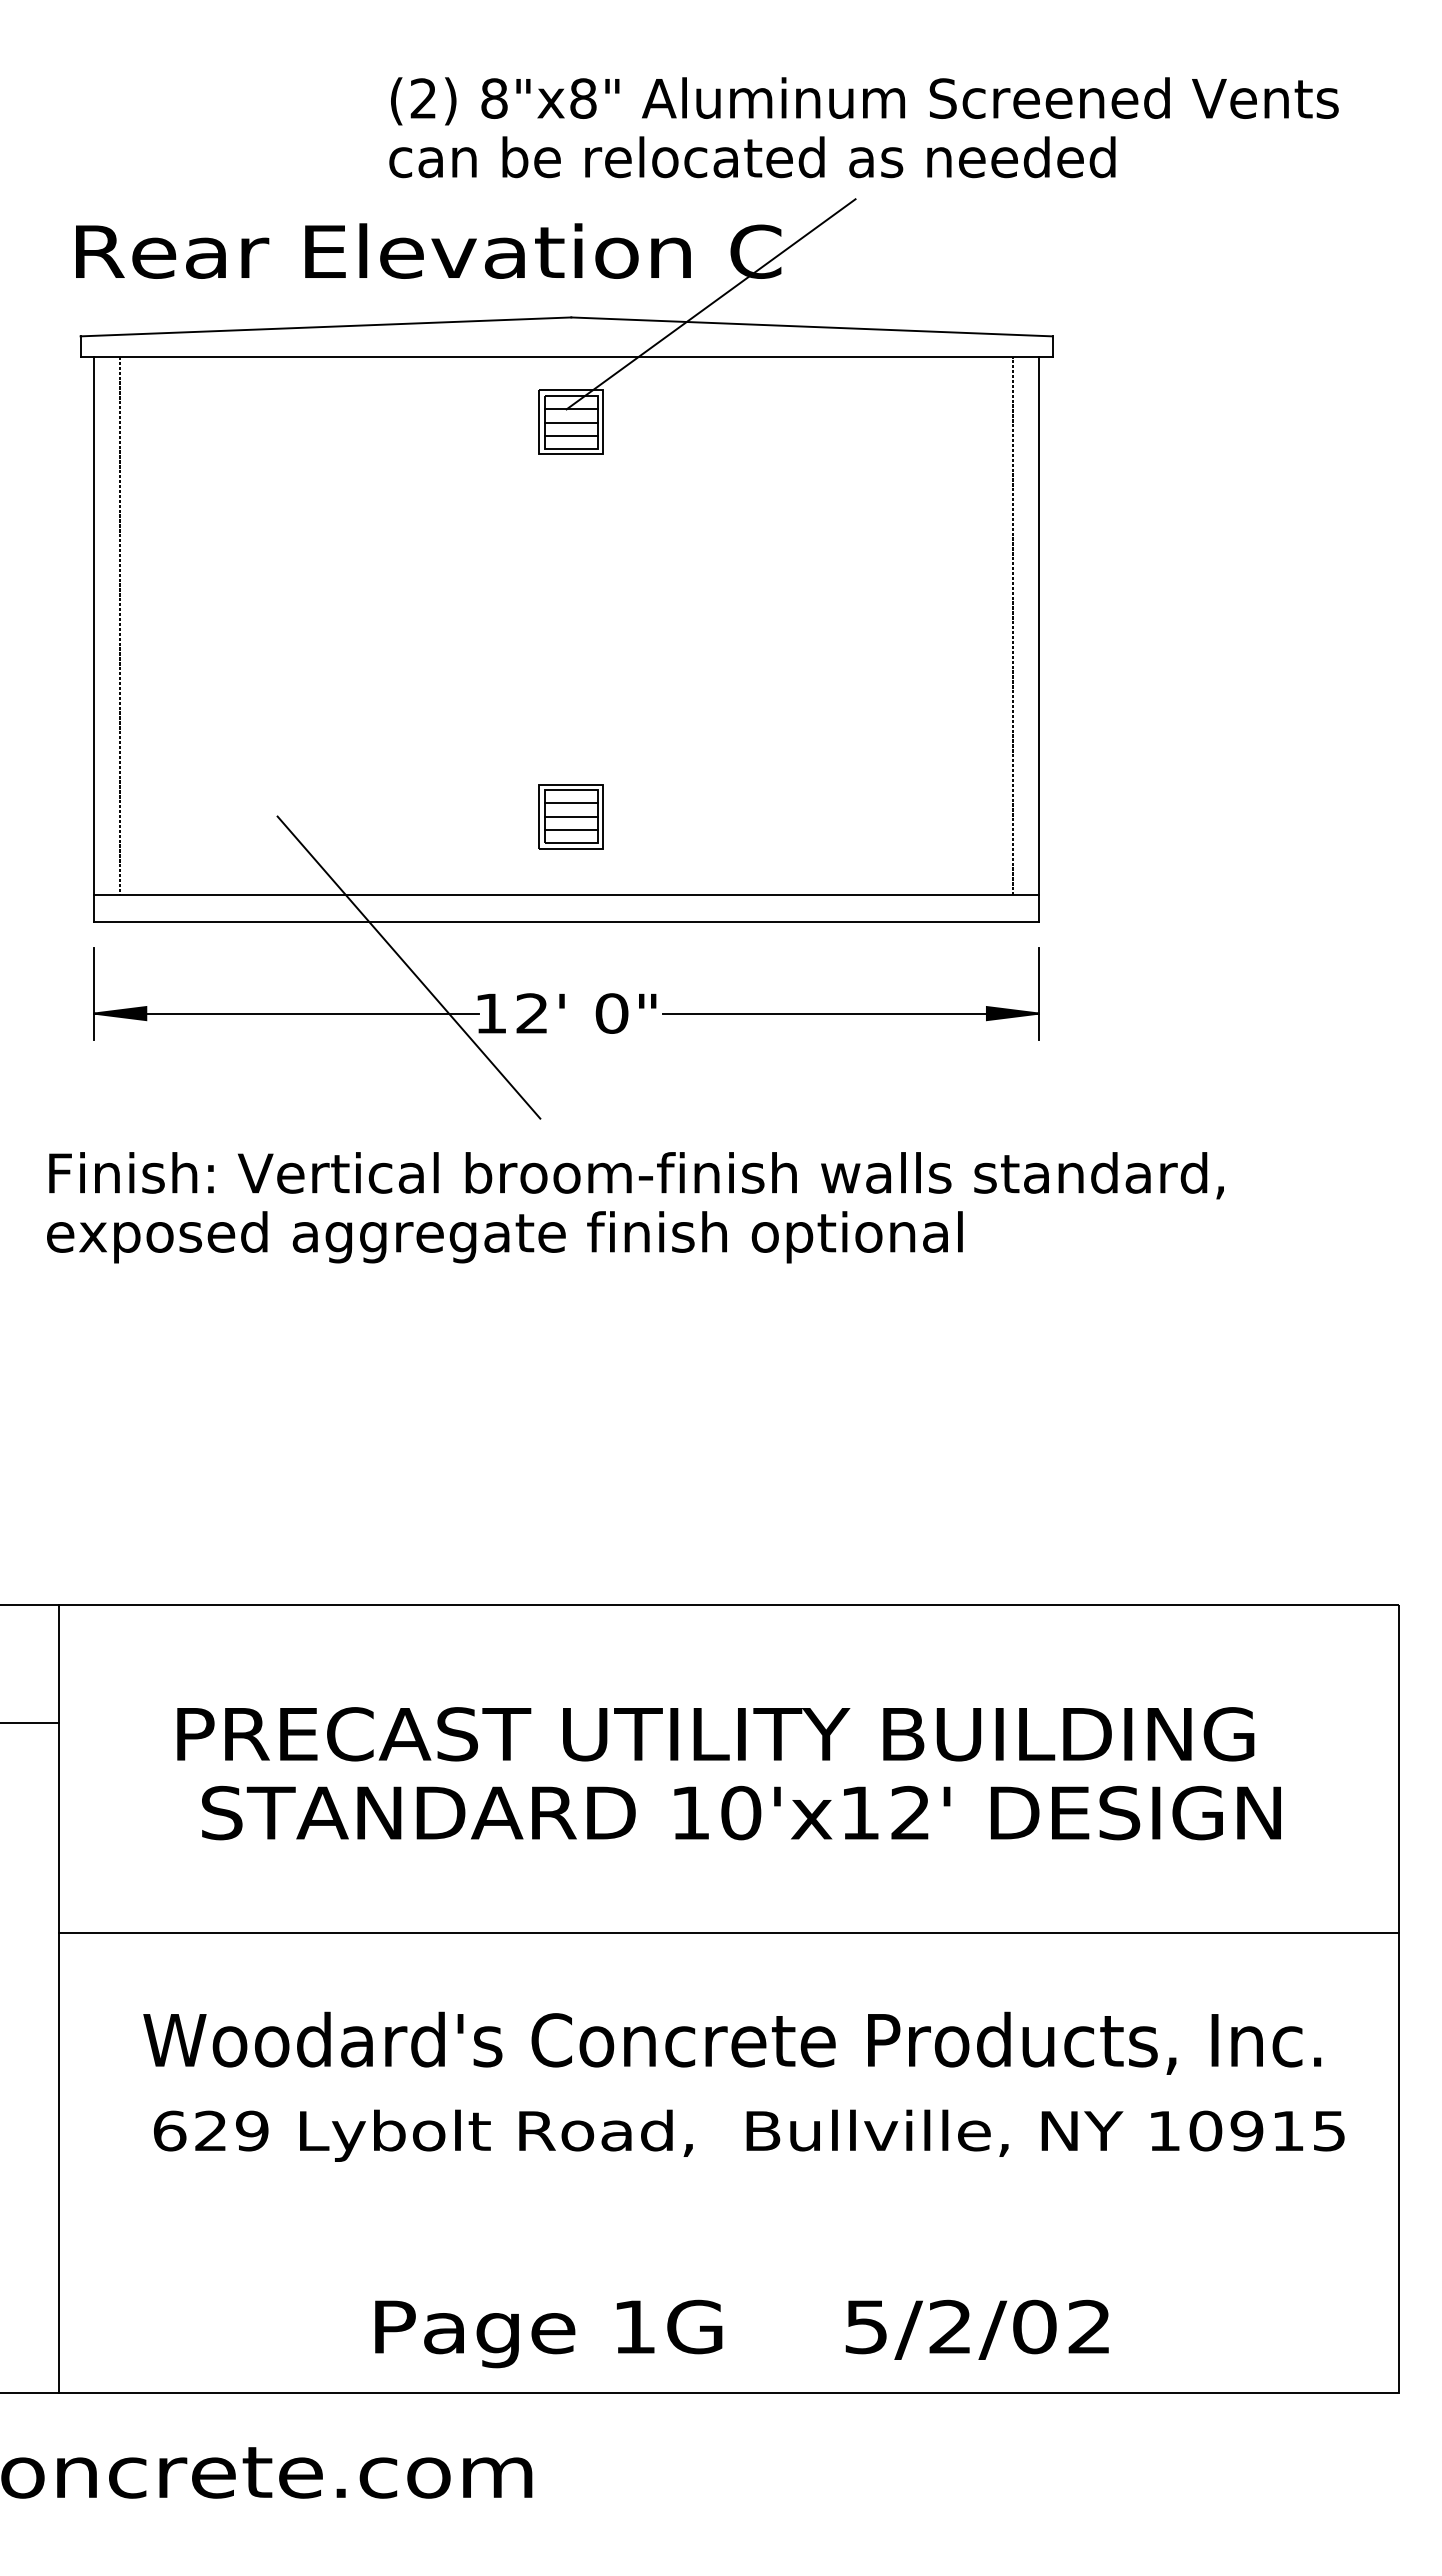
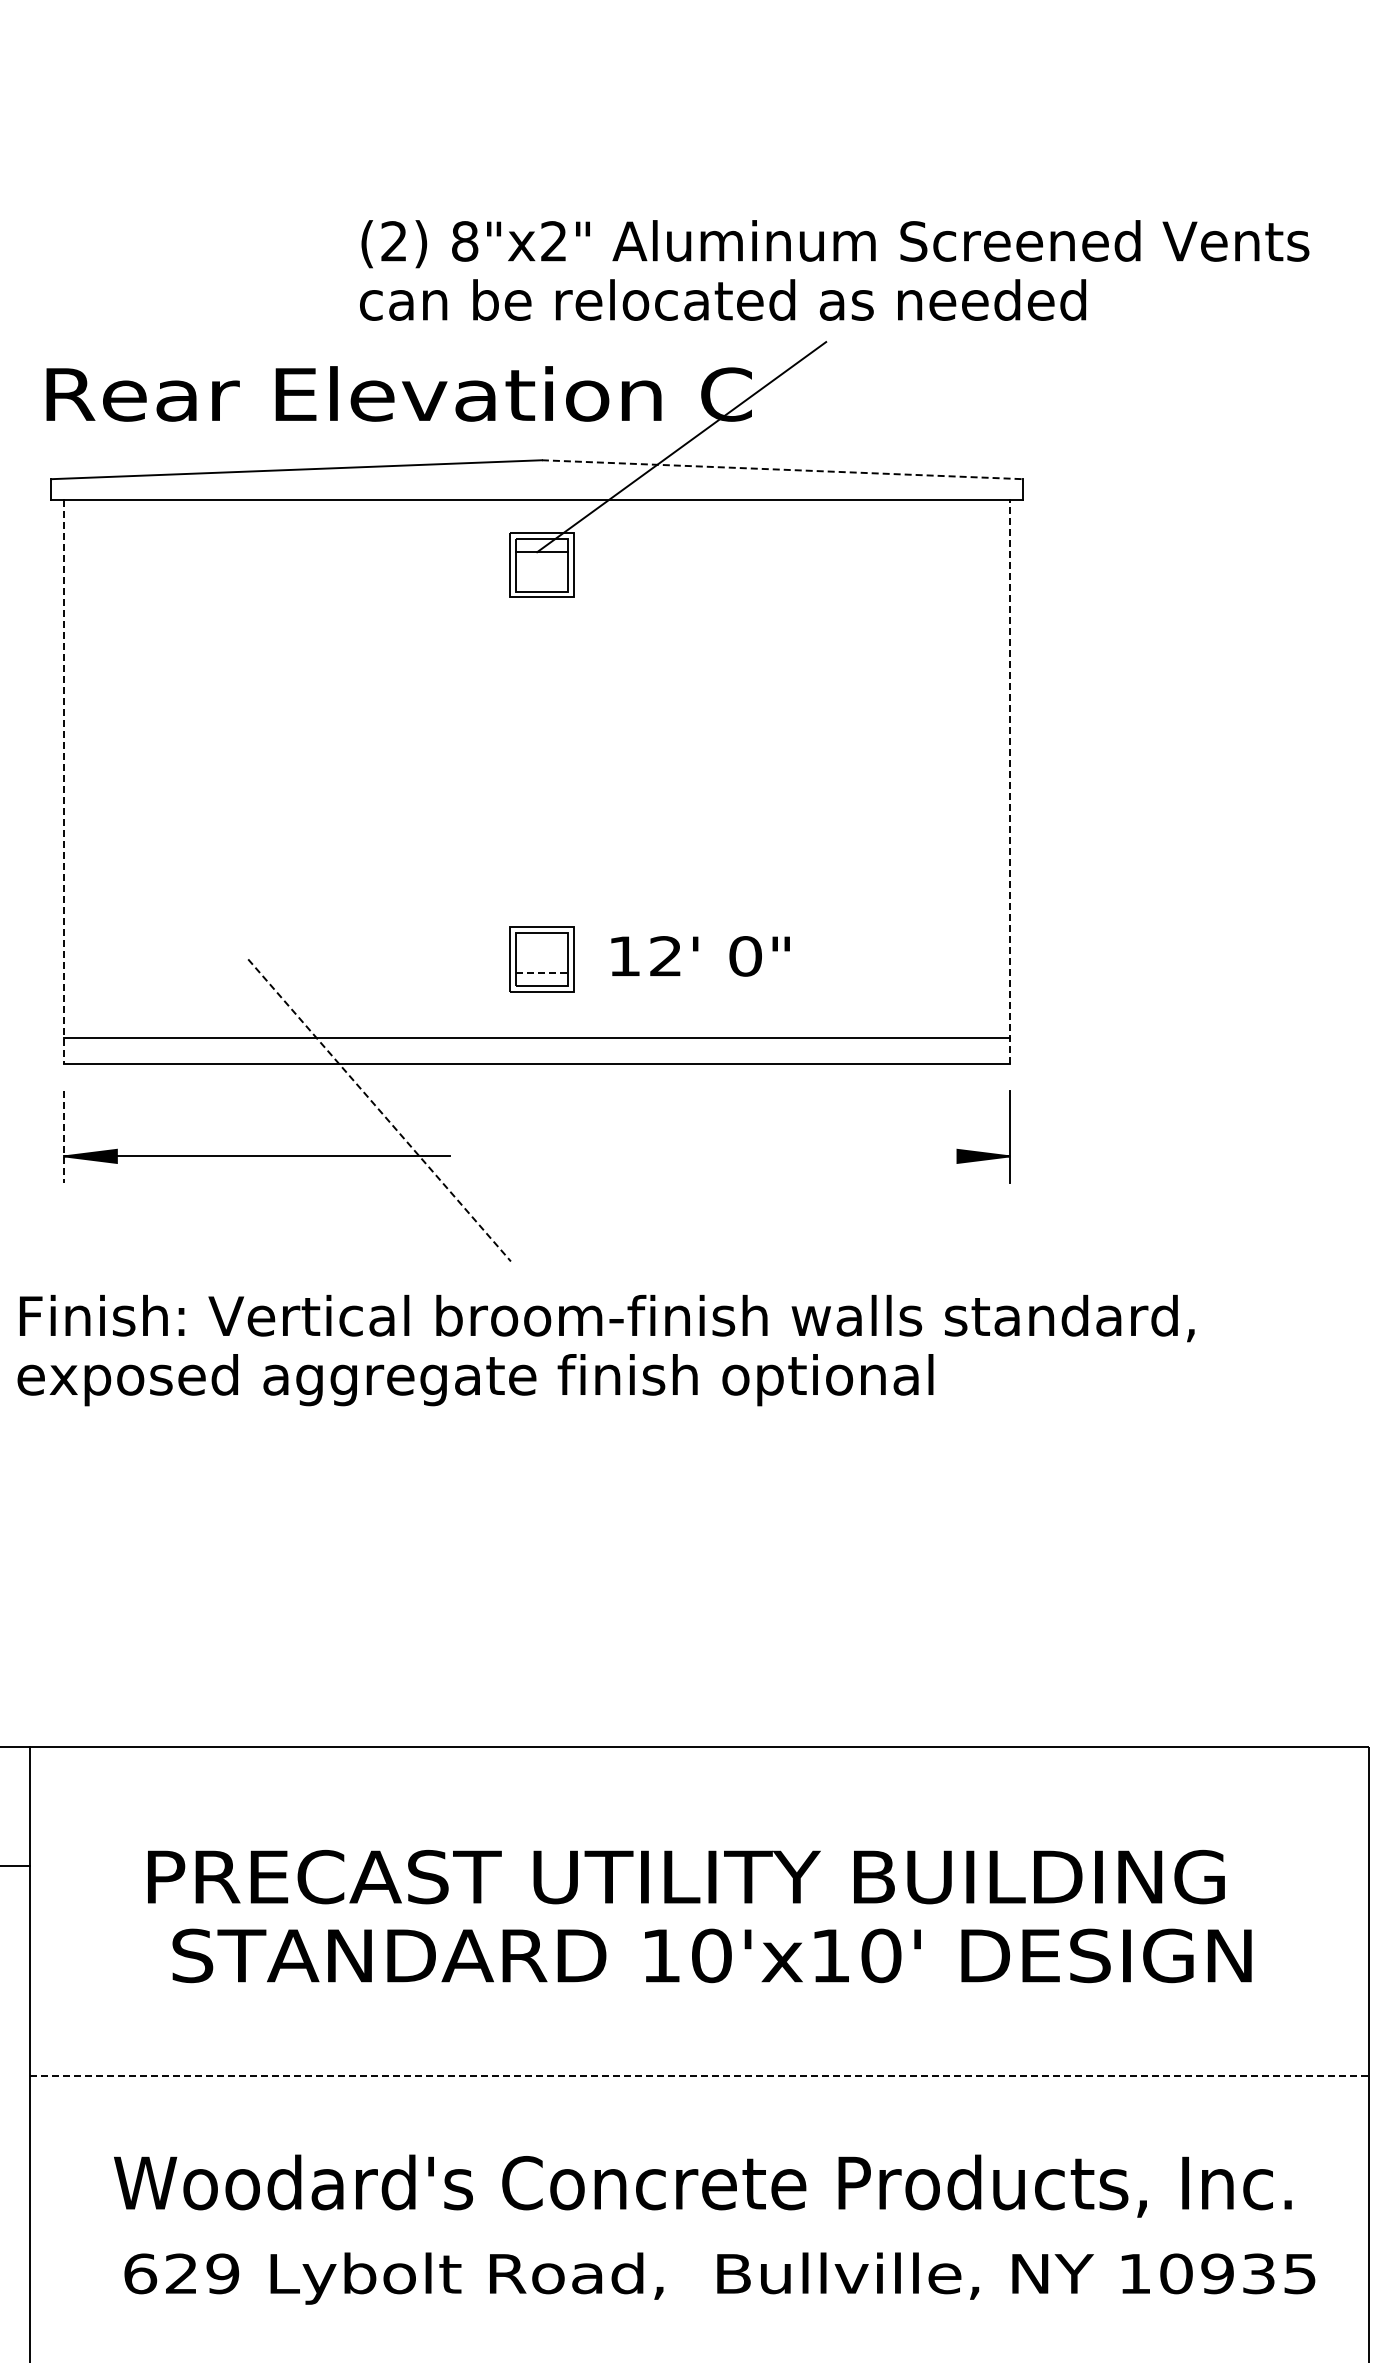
text: (583, 98) -> (554, 241), 8"x8" -> 8"x2"
line: (811, 326) -> (782, 469), solid -> dashed
line: (571, 422) -> (542, 565), removed
line: (571, 435) -> (542, 578), removed
line: (120, 625) -> (91, 768), removed
line: (1013, 625) -> (984, 768), removed
line: (1039, 638) -> (1010, 781), solid -> dashed
line: (93, 639) -> (64, 782), solid -> dashed
line: (571, 803) -> (542, 946), removed
line: (571, 816) -> (542, 959), removed
line: (571, 829) -> (542, 972), solid -> dashed
line: (409, 967) -> (380, 1110), solid -> dashed
line: (93, 993) -> (64, 1136), solid -> dashed
text: (566, 1013) -> (700, 956), moved
line: (851, 1013) -> (822, 1156), removed
text: (910, 1812) -> (881, 1955), 10'x12' -> 10'x10'
line: (728, 1933) -> (699, 2076), solid -> dashed
text: (1287, 2130) -> (1258, 2273), 10915 -> 10935

